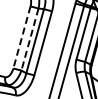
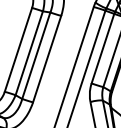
line: (21, 38) -> (17, 51), dashed -> solid
line: (29, 40) -> (28, 54), dashed -> solid

